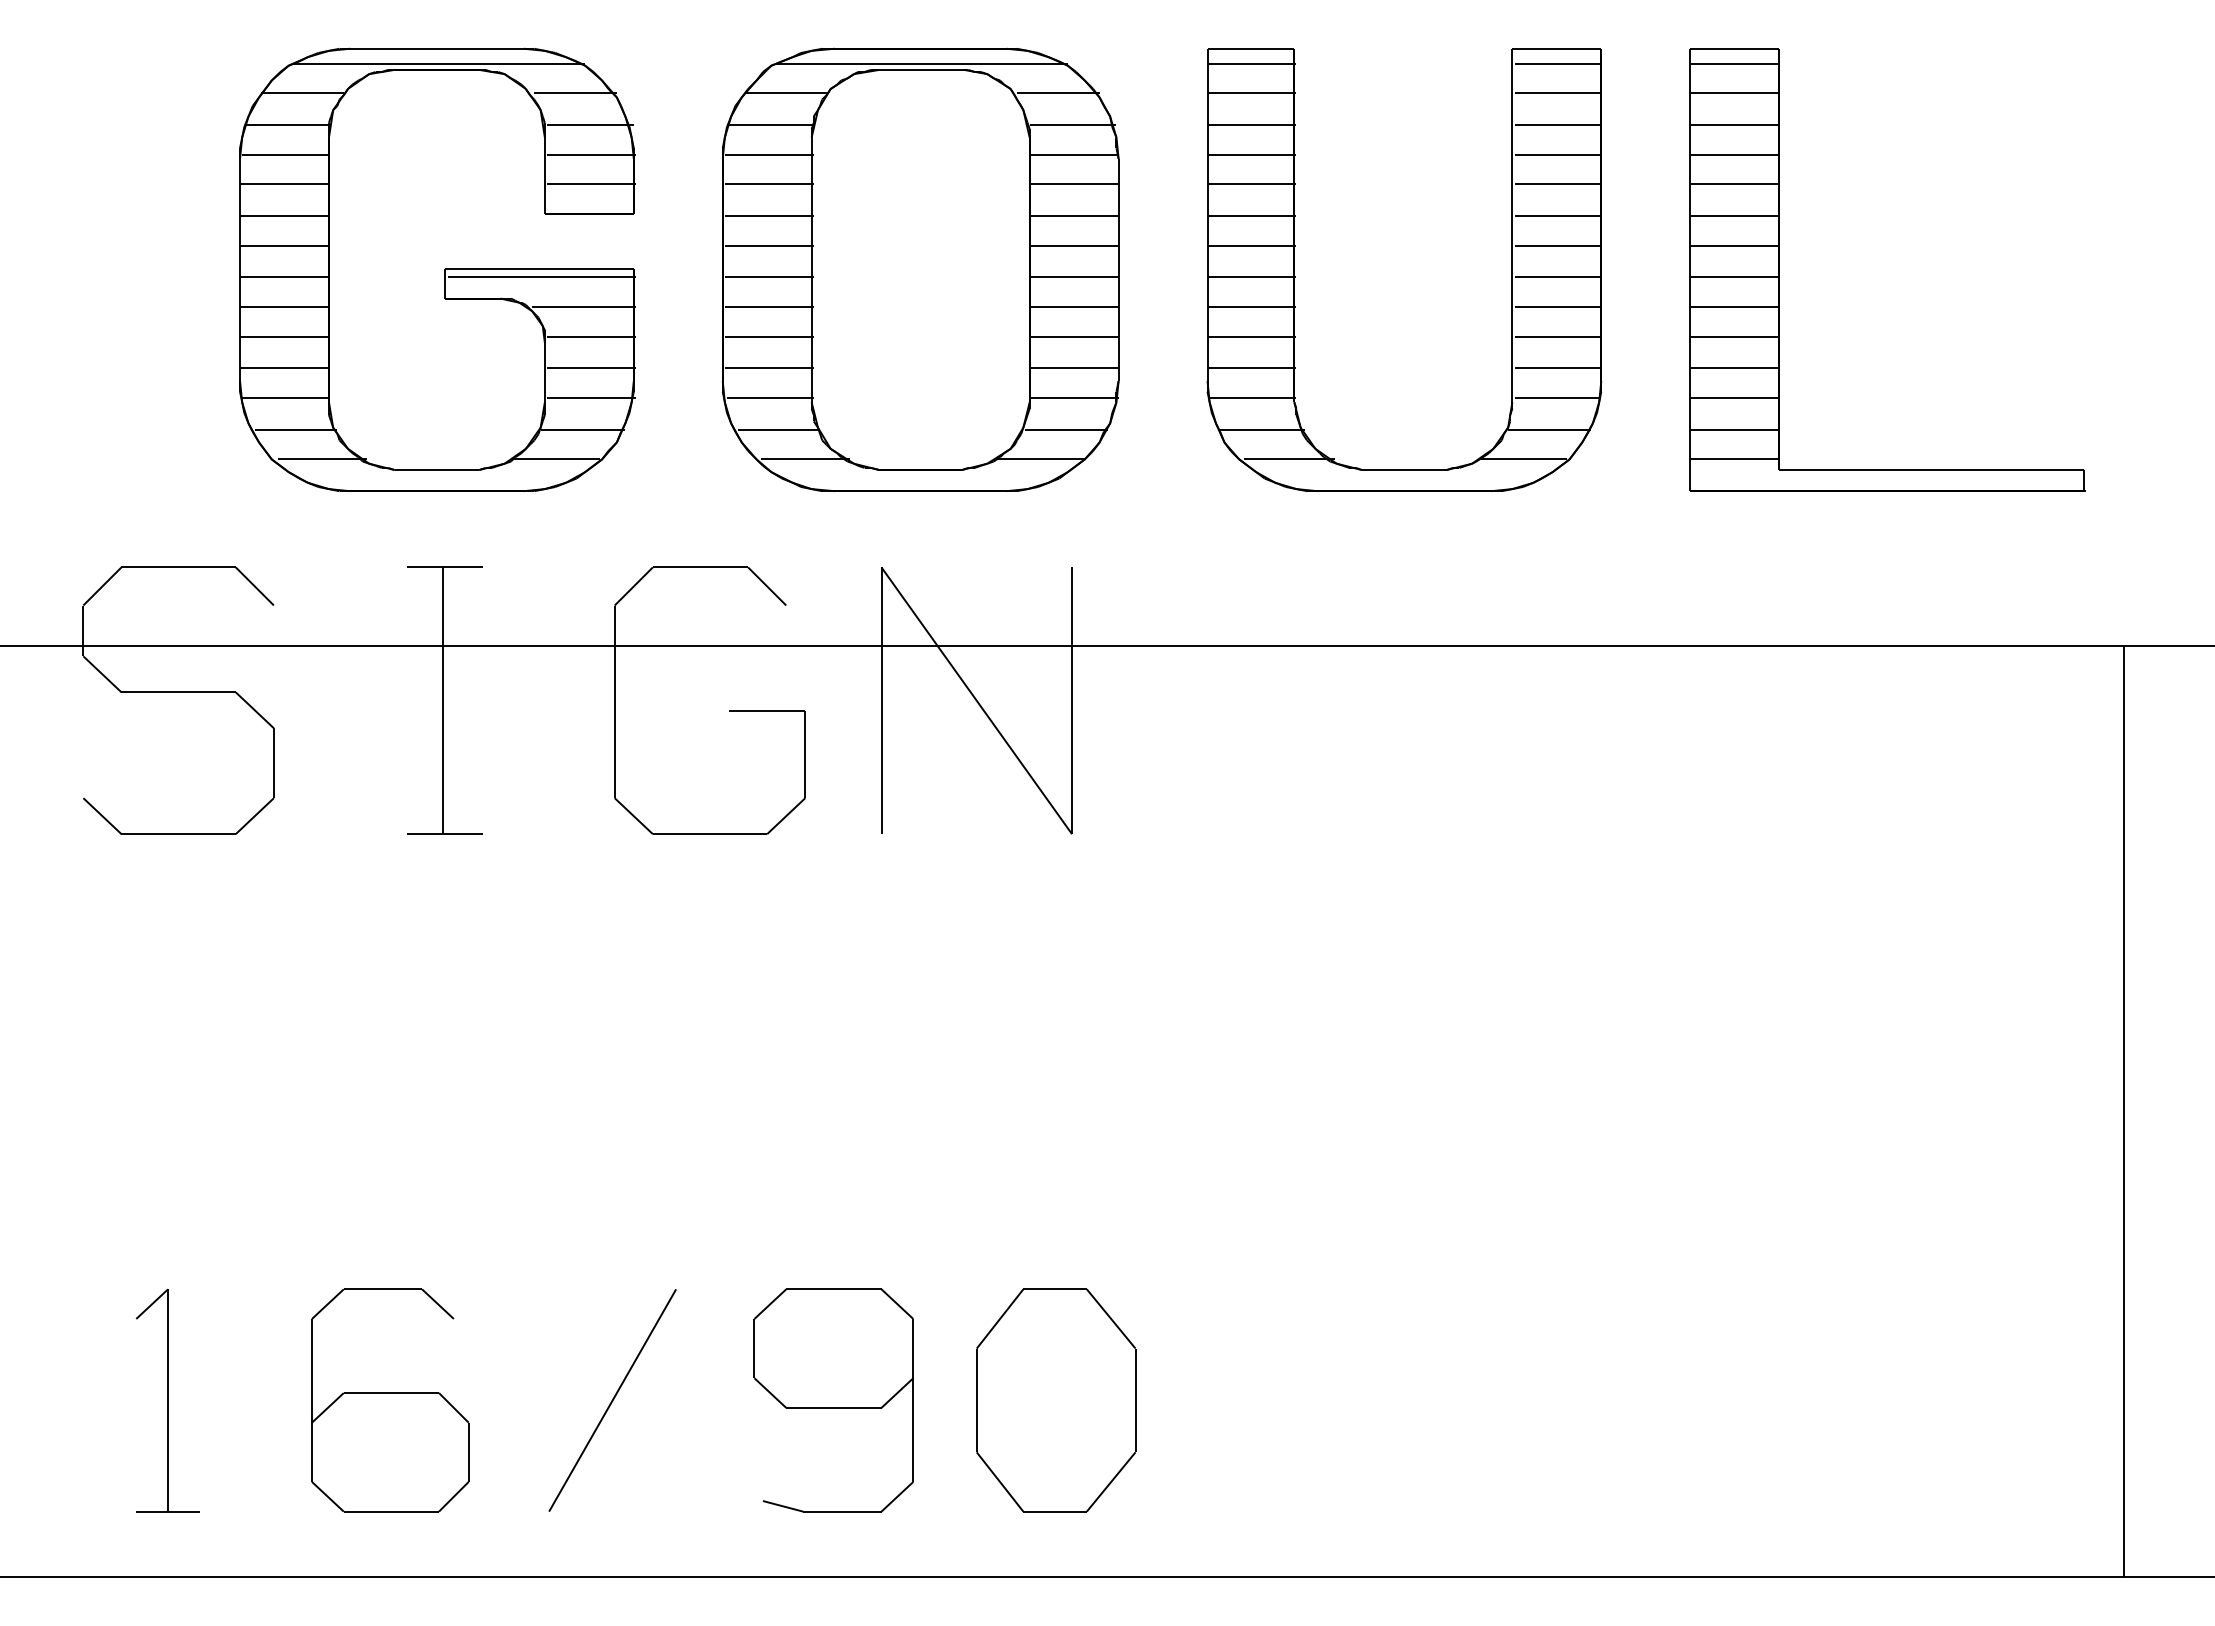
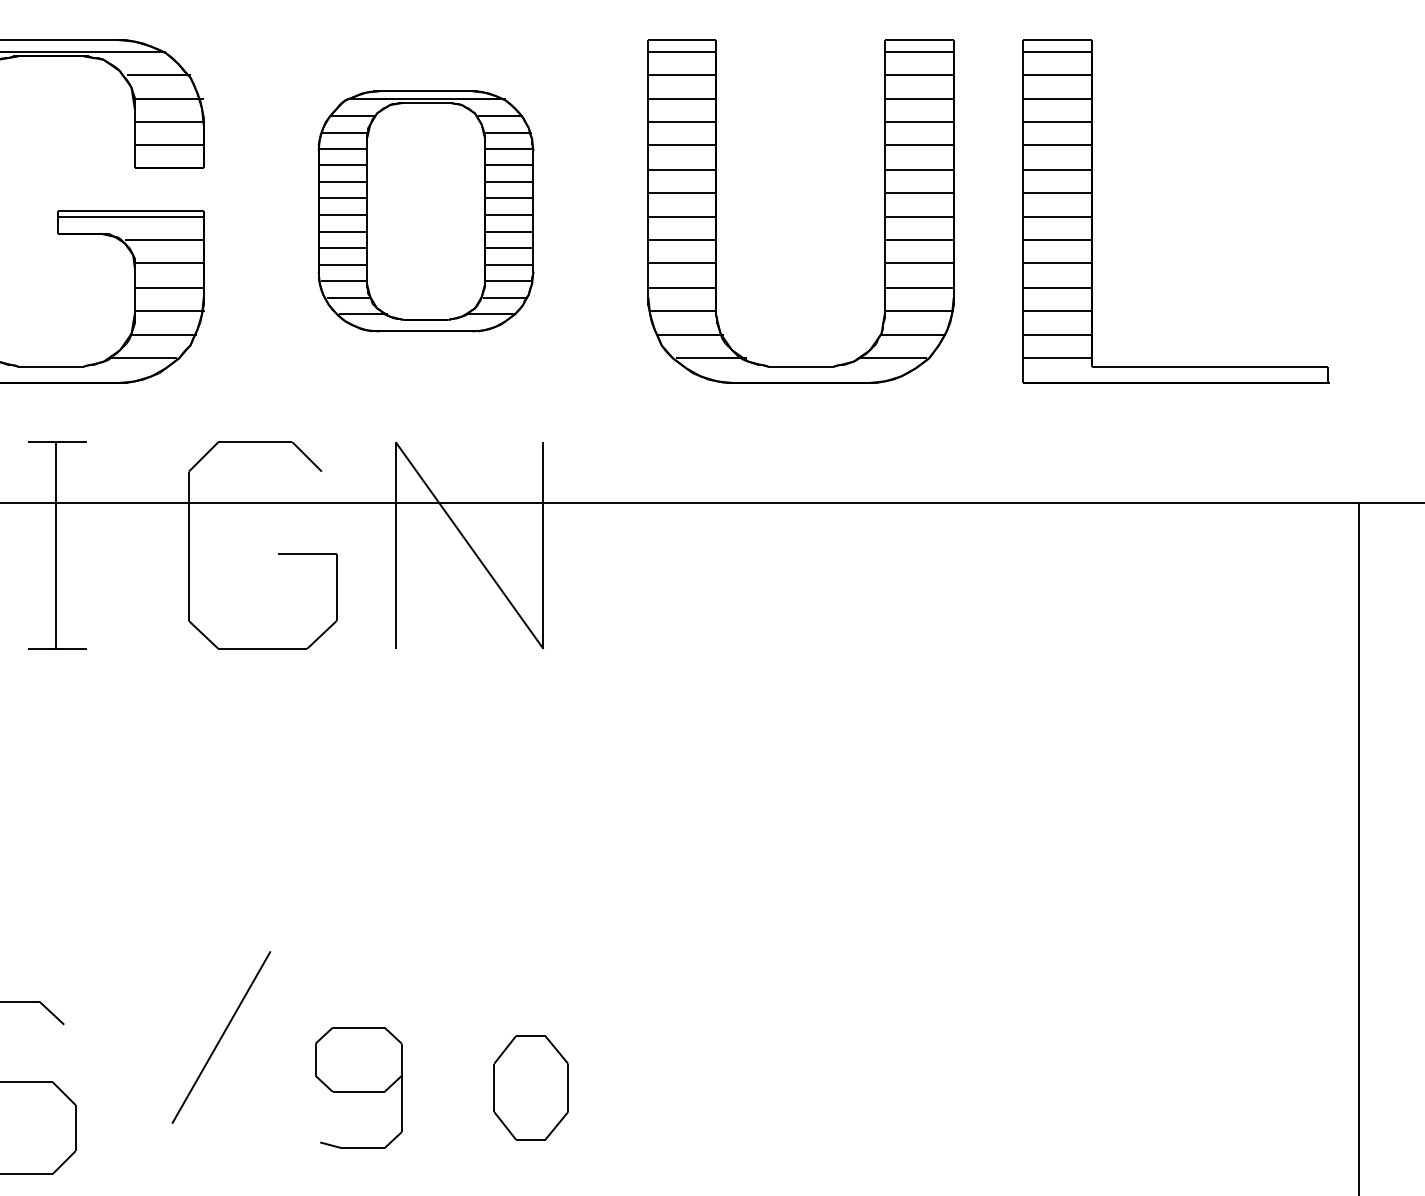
part: (920, 269) -> (425, 211), size x0.7
line: (612, 1400) -> (221, 1037), moved
part: (833, 1400) -> (358, 1087), size x0.7
part: (1056, 1400) -> (531, 1087), size x0.6

